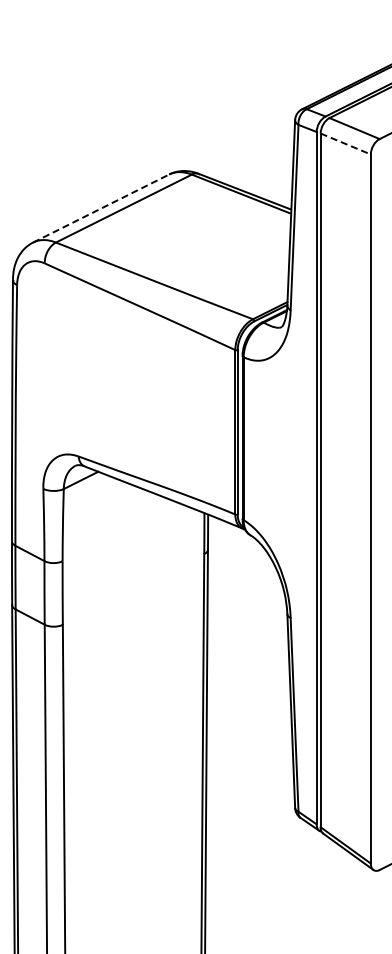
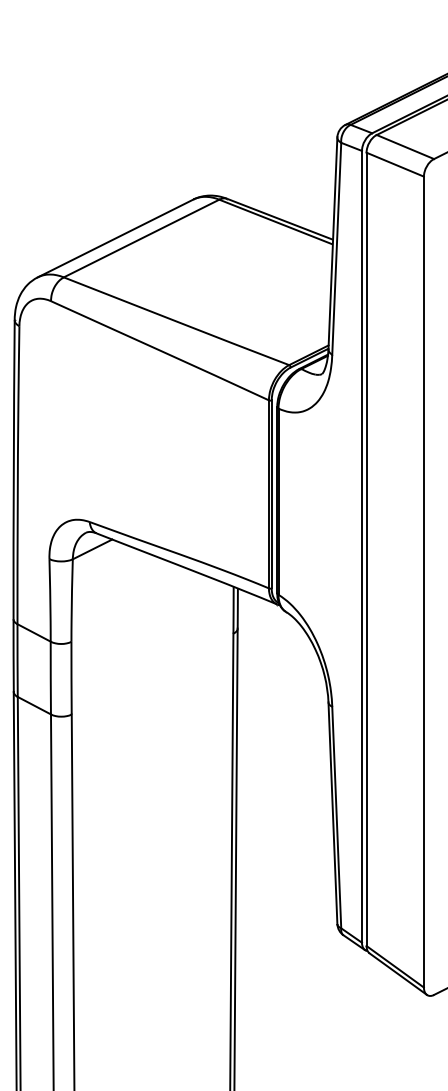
line: (346, 144) -> (396, 165), dashed -> solid
line: (101, 208) -> (115, 238), dashed -> solid

